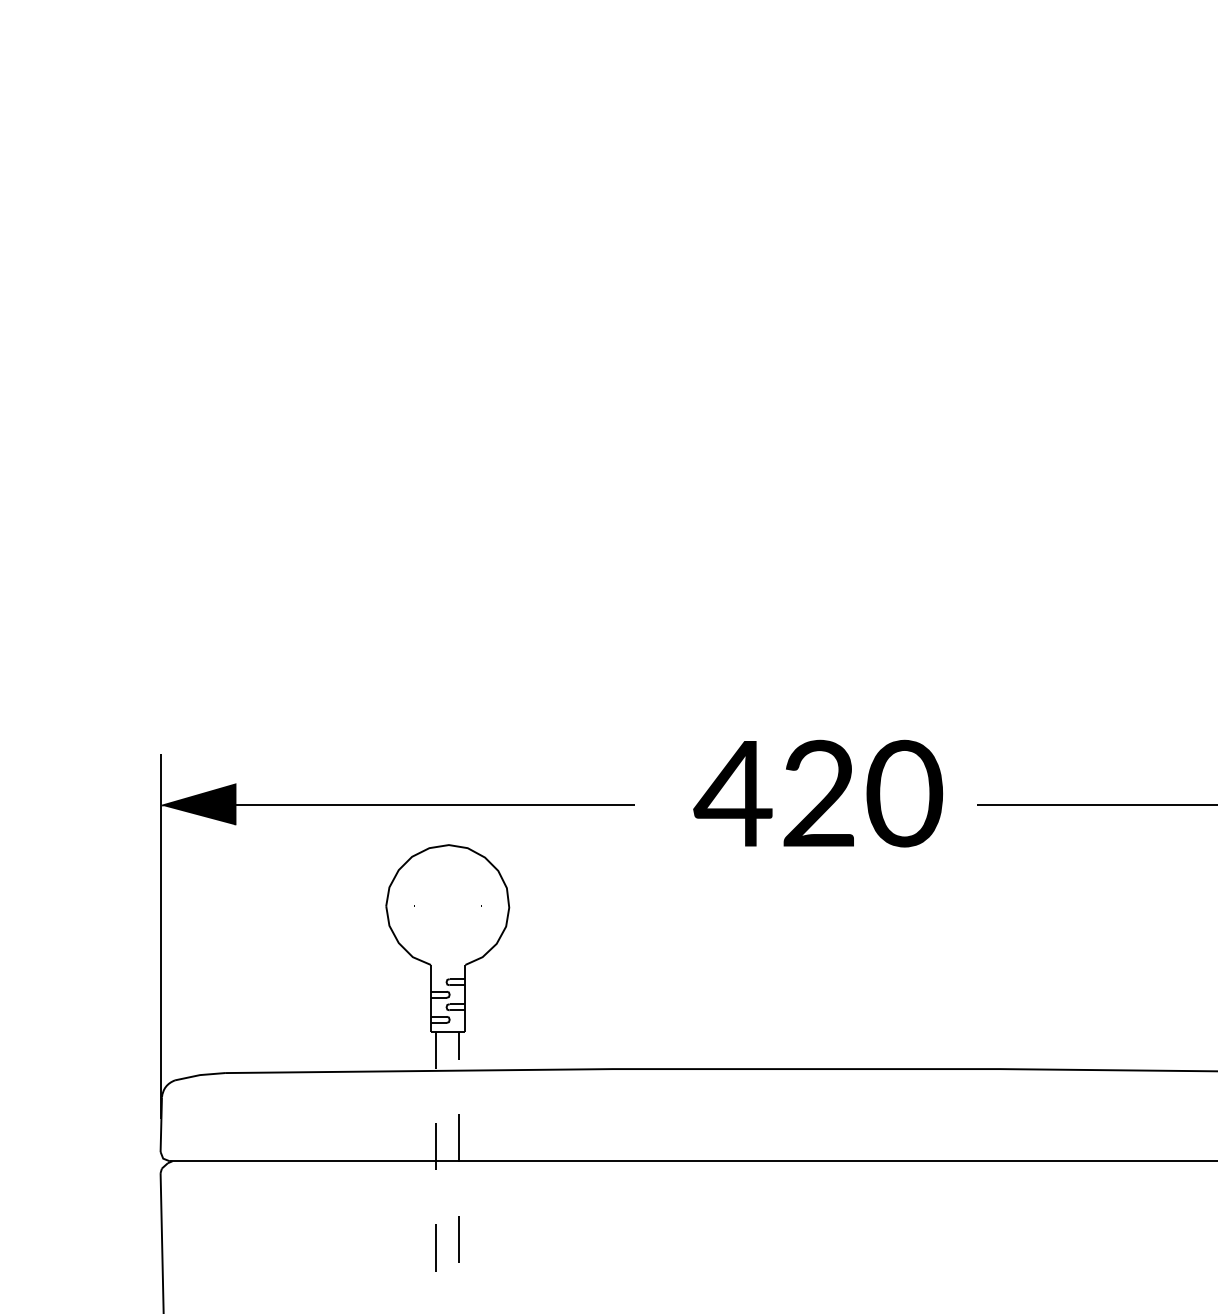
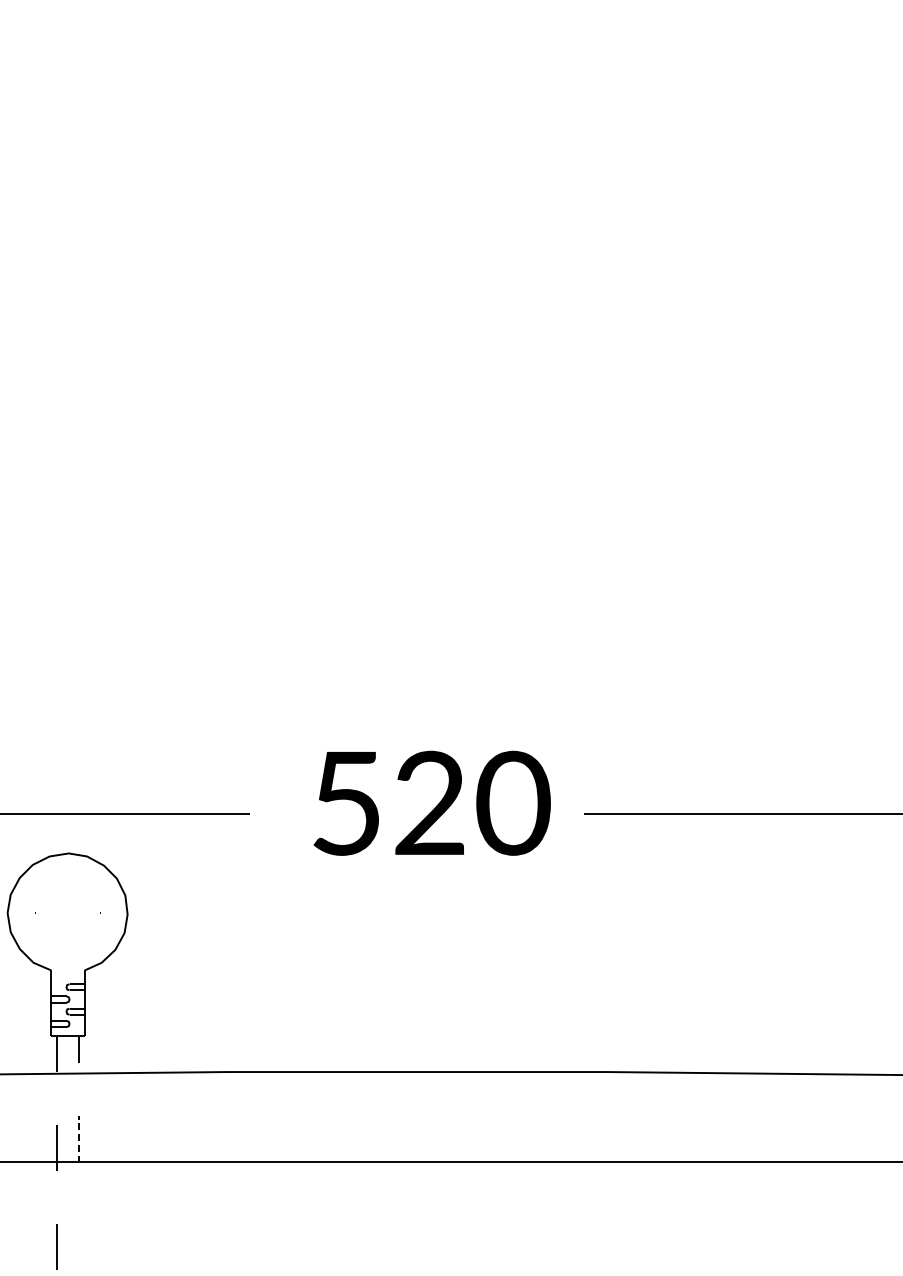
text: (732, 794) -> (345, 804), 420 -> 520
line: (459, 1137) -> (79, 1138), solid -> dashed
line: (458, 1239) -> (78, 1238), removed

